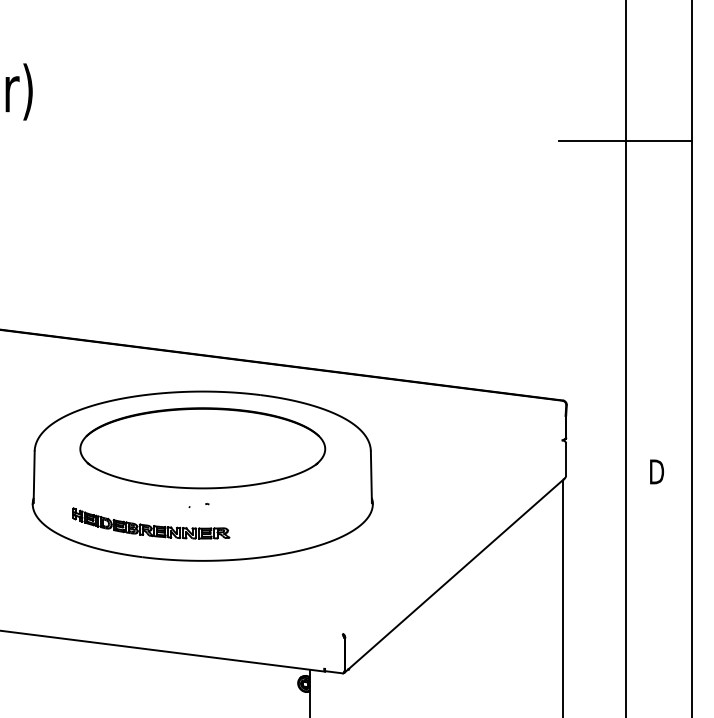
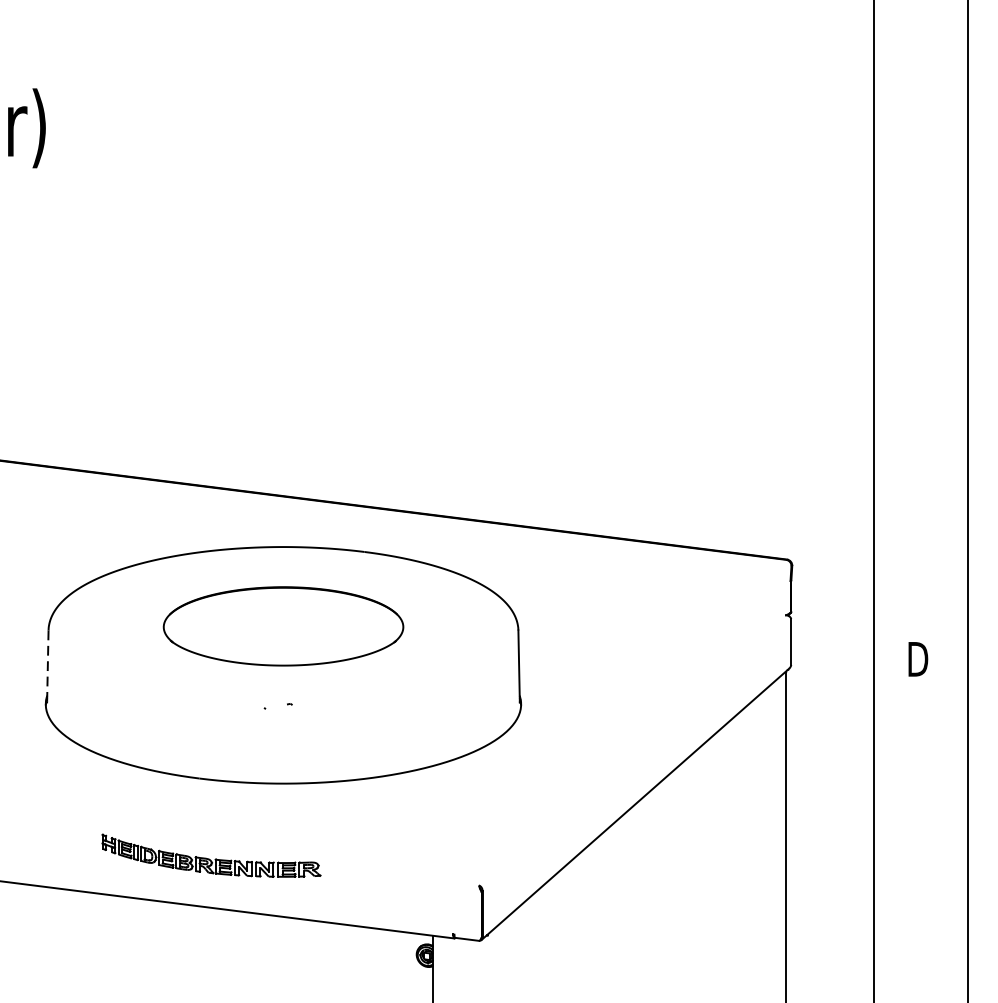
line: (625, 140) -> (874, 196), removed
part: (202, 448) -> (283, 626), size x0.7
line: (34, 477) -> (48, 667), solid -> dashed
part: (151, 523) -> (211, 855), moved

